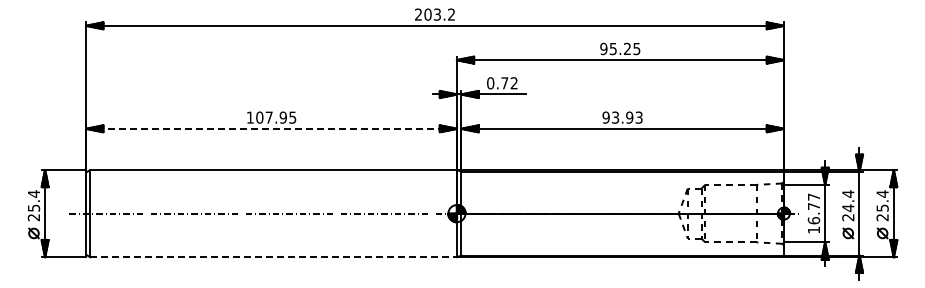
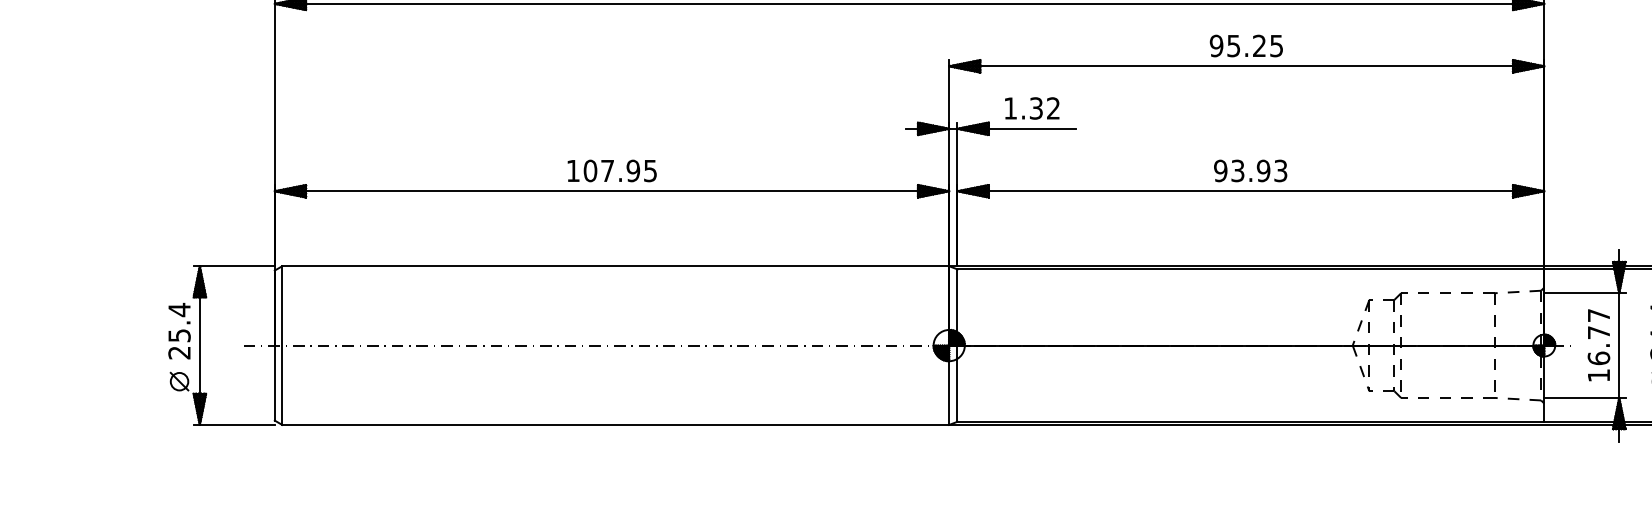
text: (497, 83) -> (1023, 108), 0.72 -> 1.32
line: (272, 128) -> (613, 190), dashed -> solid
line: (274, 257) -> (617, 425), dashed -> solid

